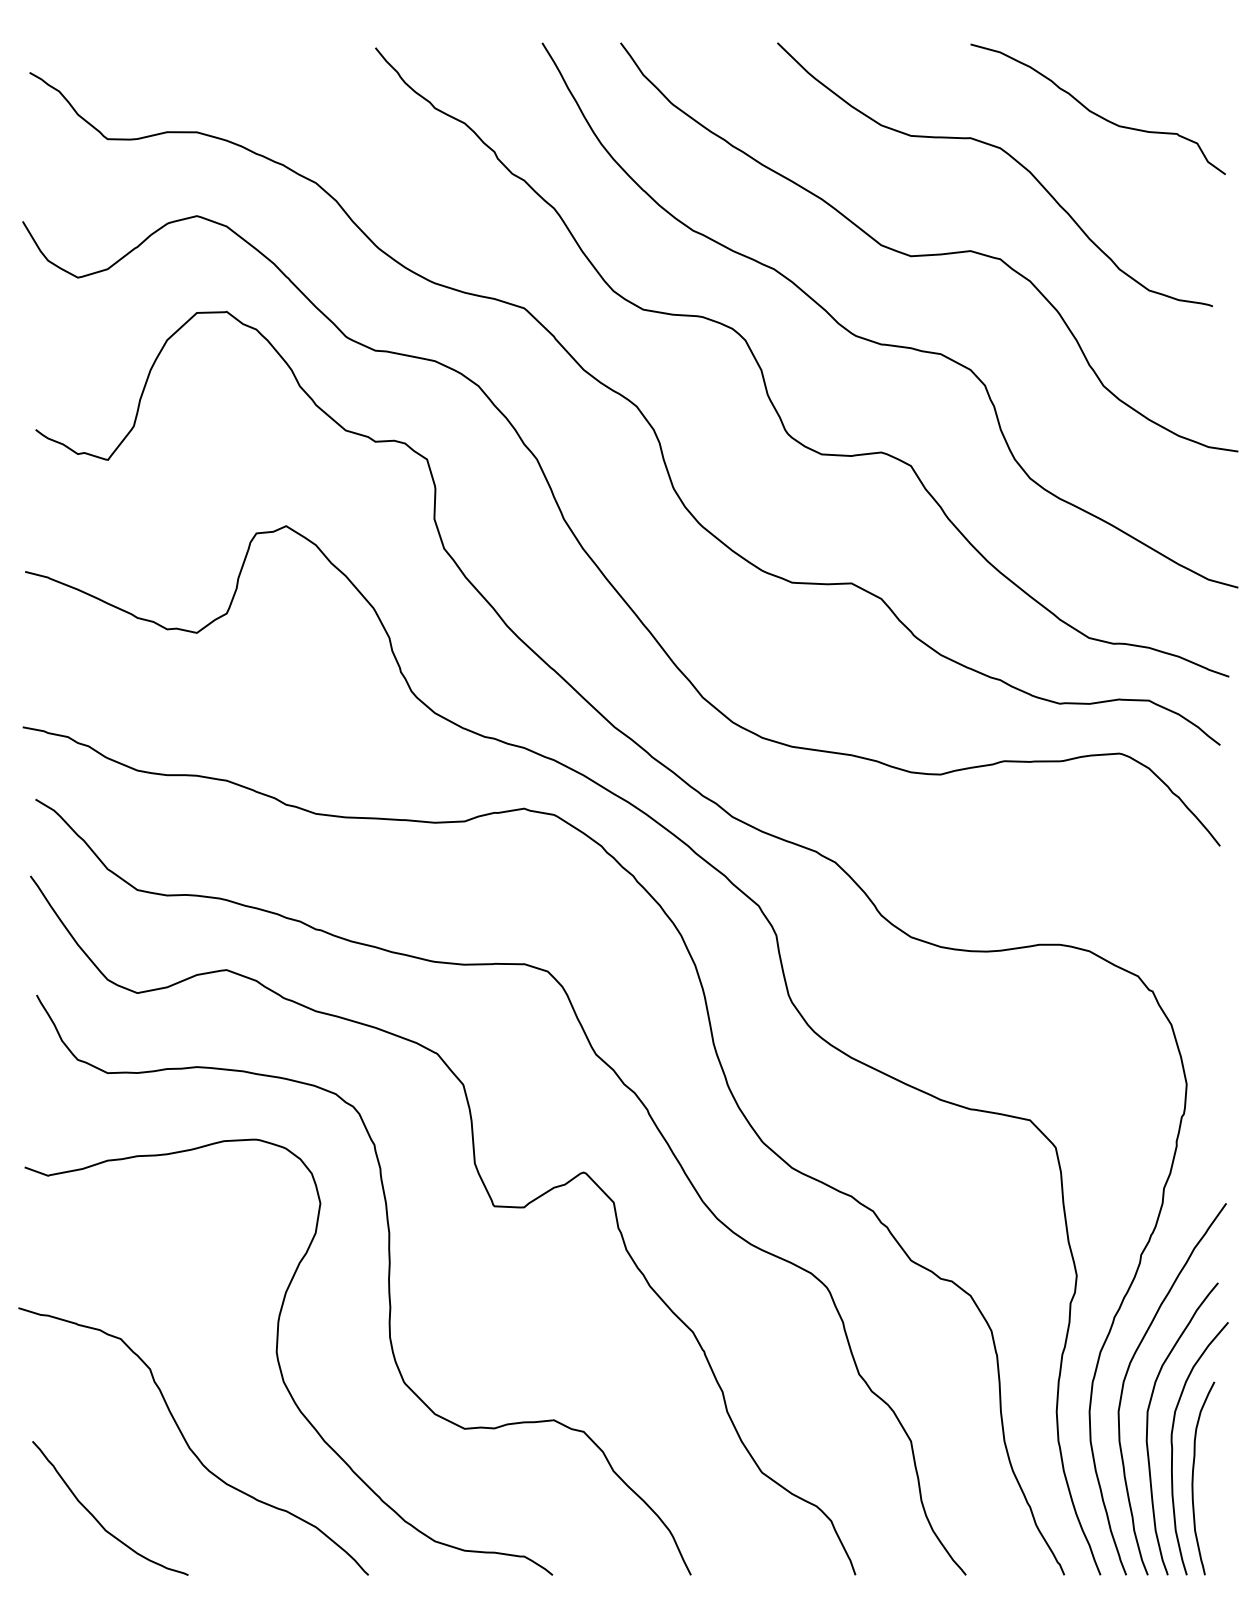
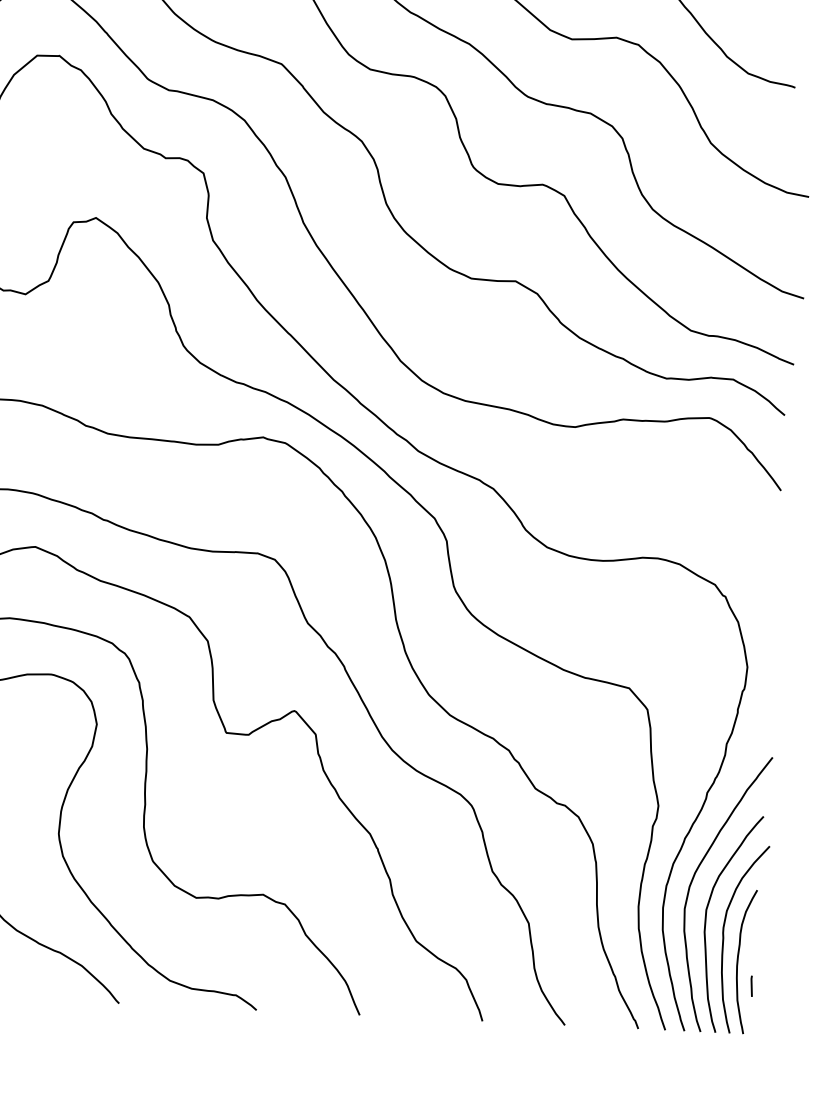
line: (1213, 1510) -> (751, 986), added

